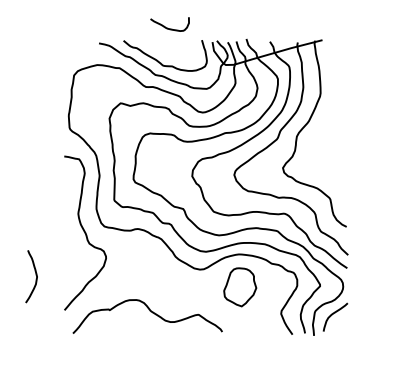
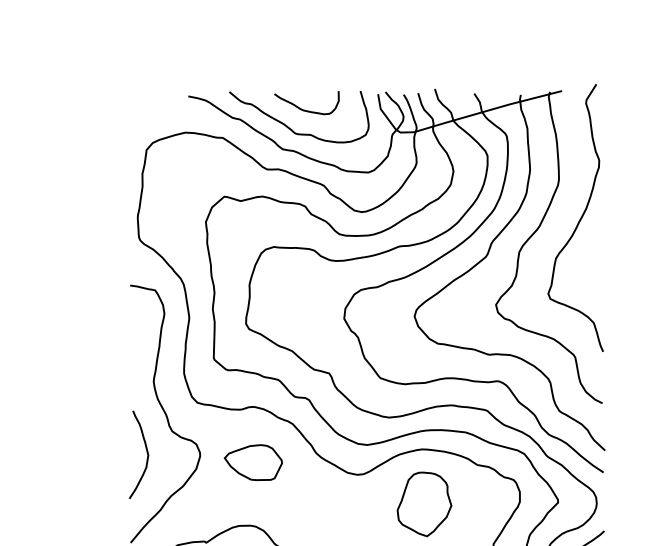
curve: (167, 27) -> (302, 108), moved
curve: (332, 116) -> (578, 218), added
part: (137, 262) -> (252, 462), added
curve: (35, 275) -> (145, 452), moved

